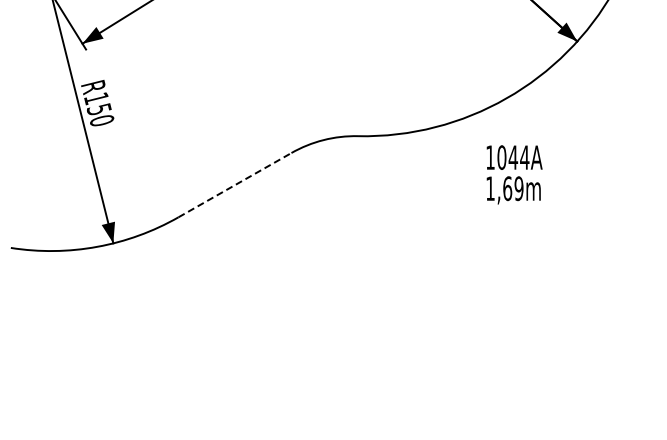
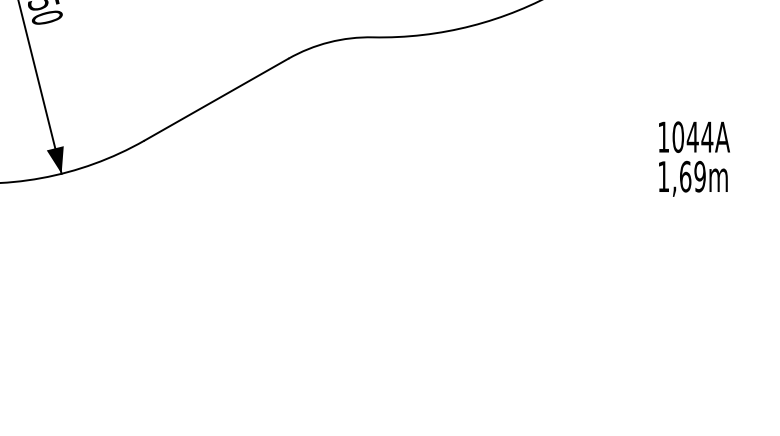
text: (514, 174) -> (694, 158), moved
line: (235, 185) -> (217, 100), dashed -> solid

